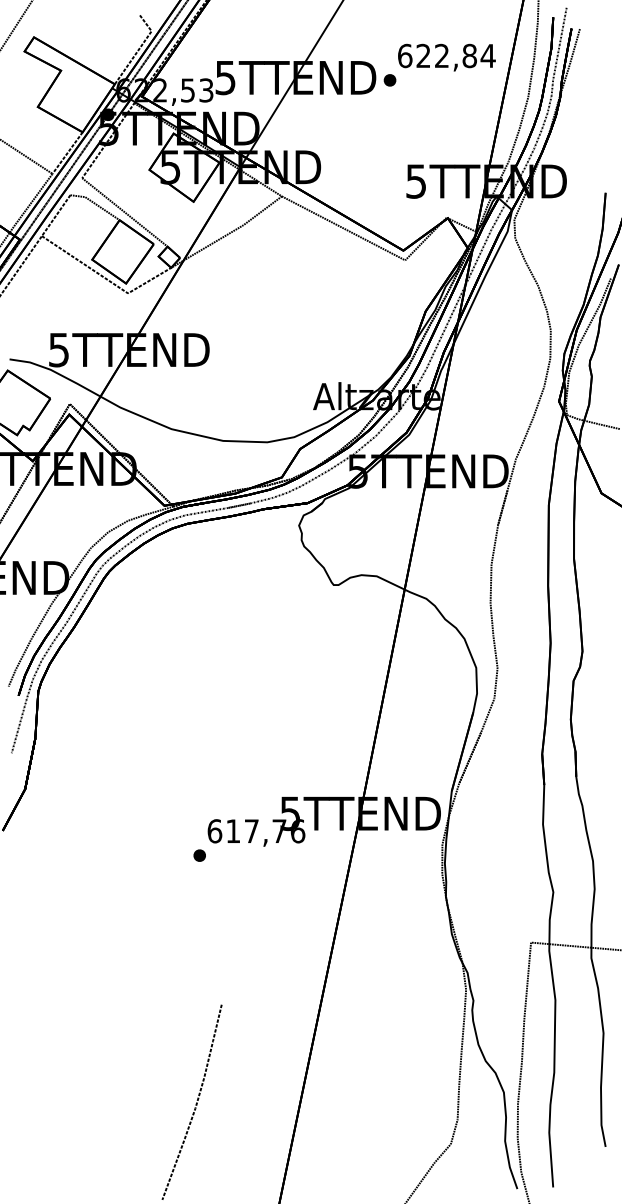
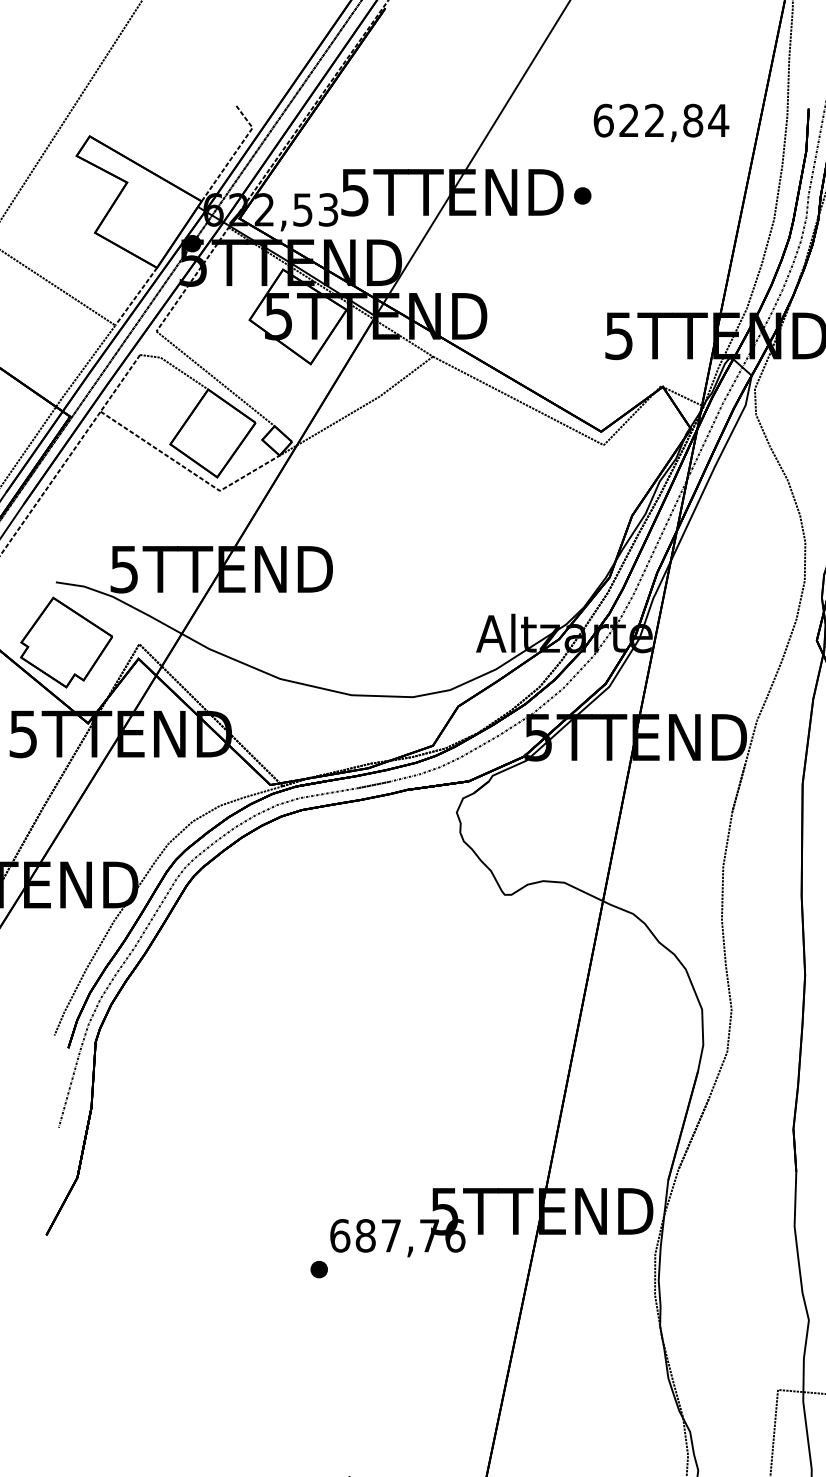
text: (446, 57) -> (660, 122), moved
text: (233, 831) -> (365, 1236), 617,76 -> 687,76

